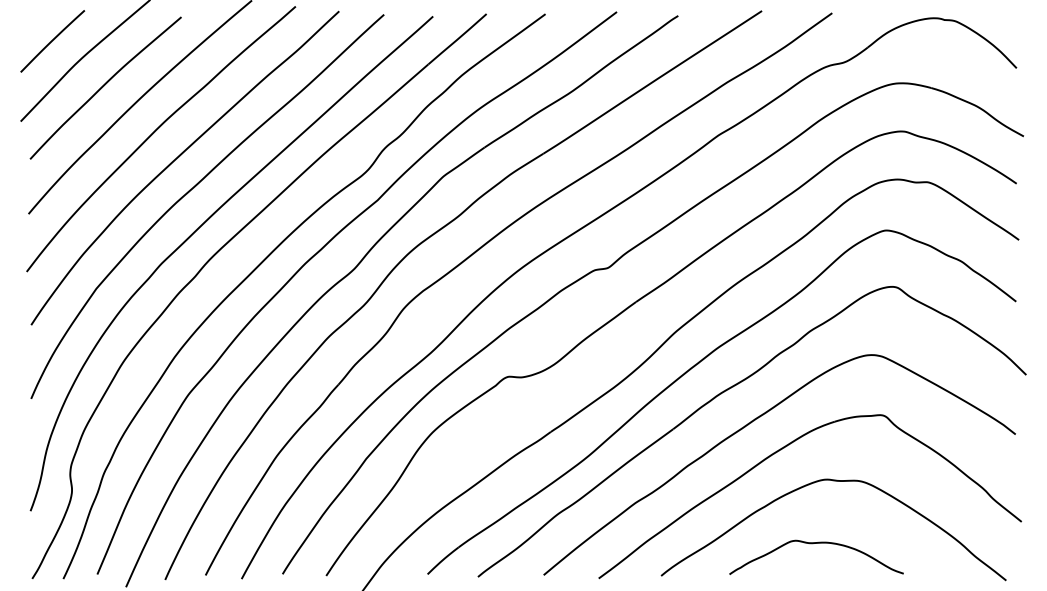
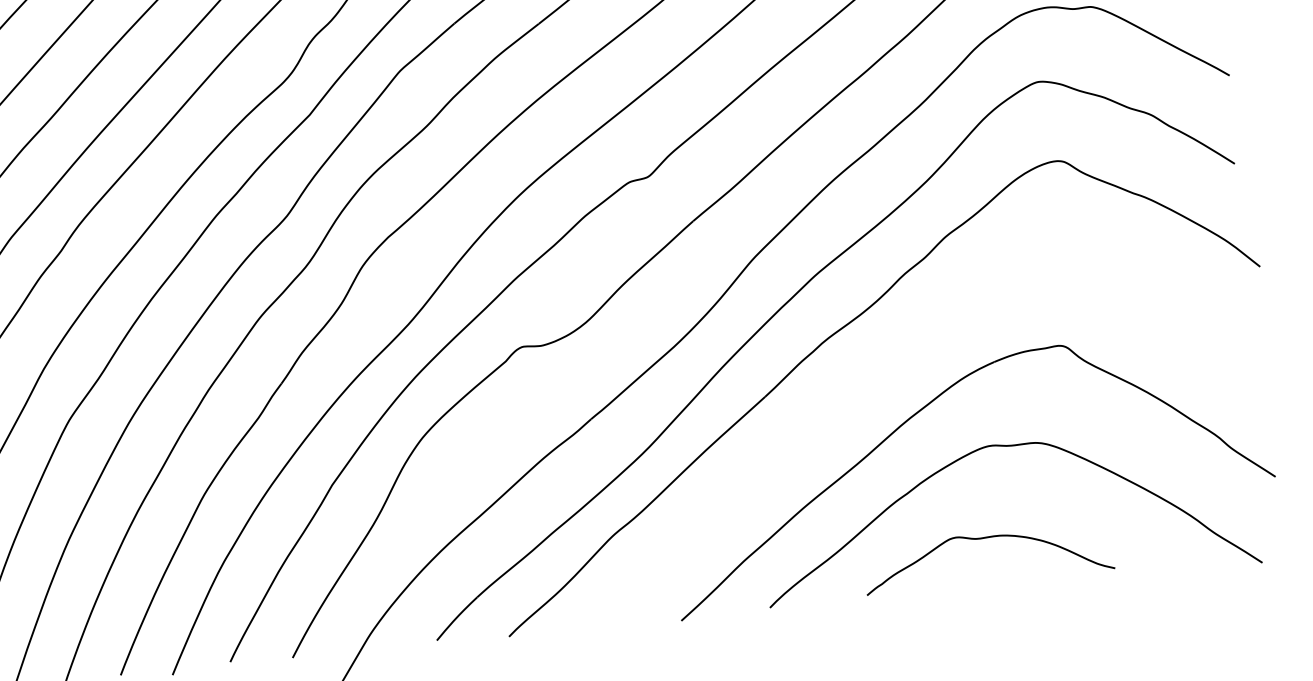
curve: (751, 423) -> (875, 377), removed

